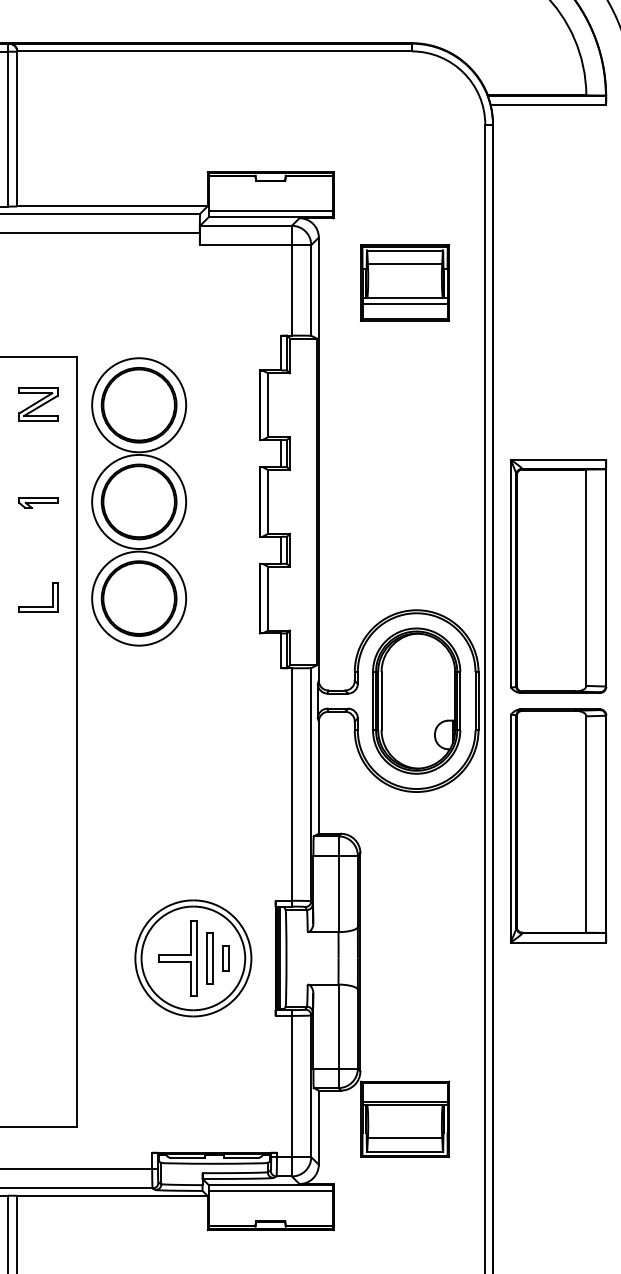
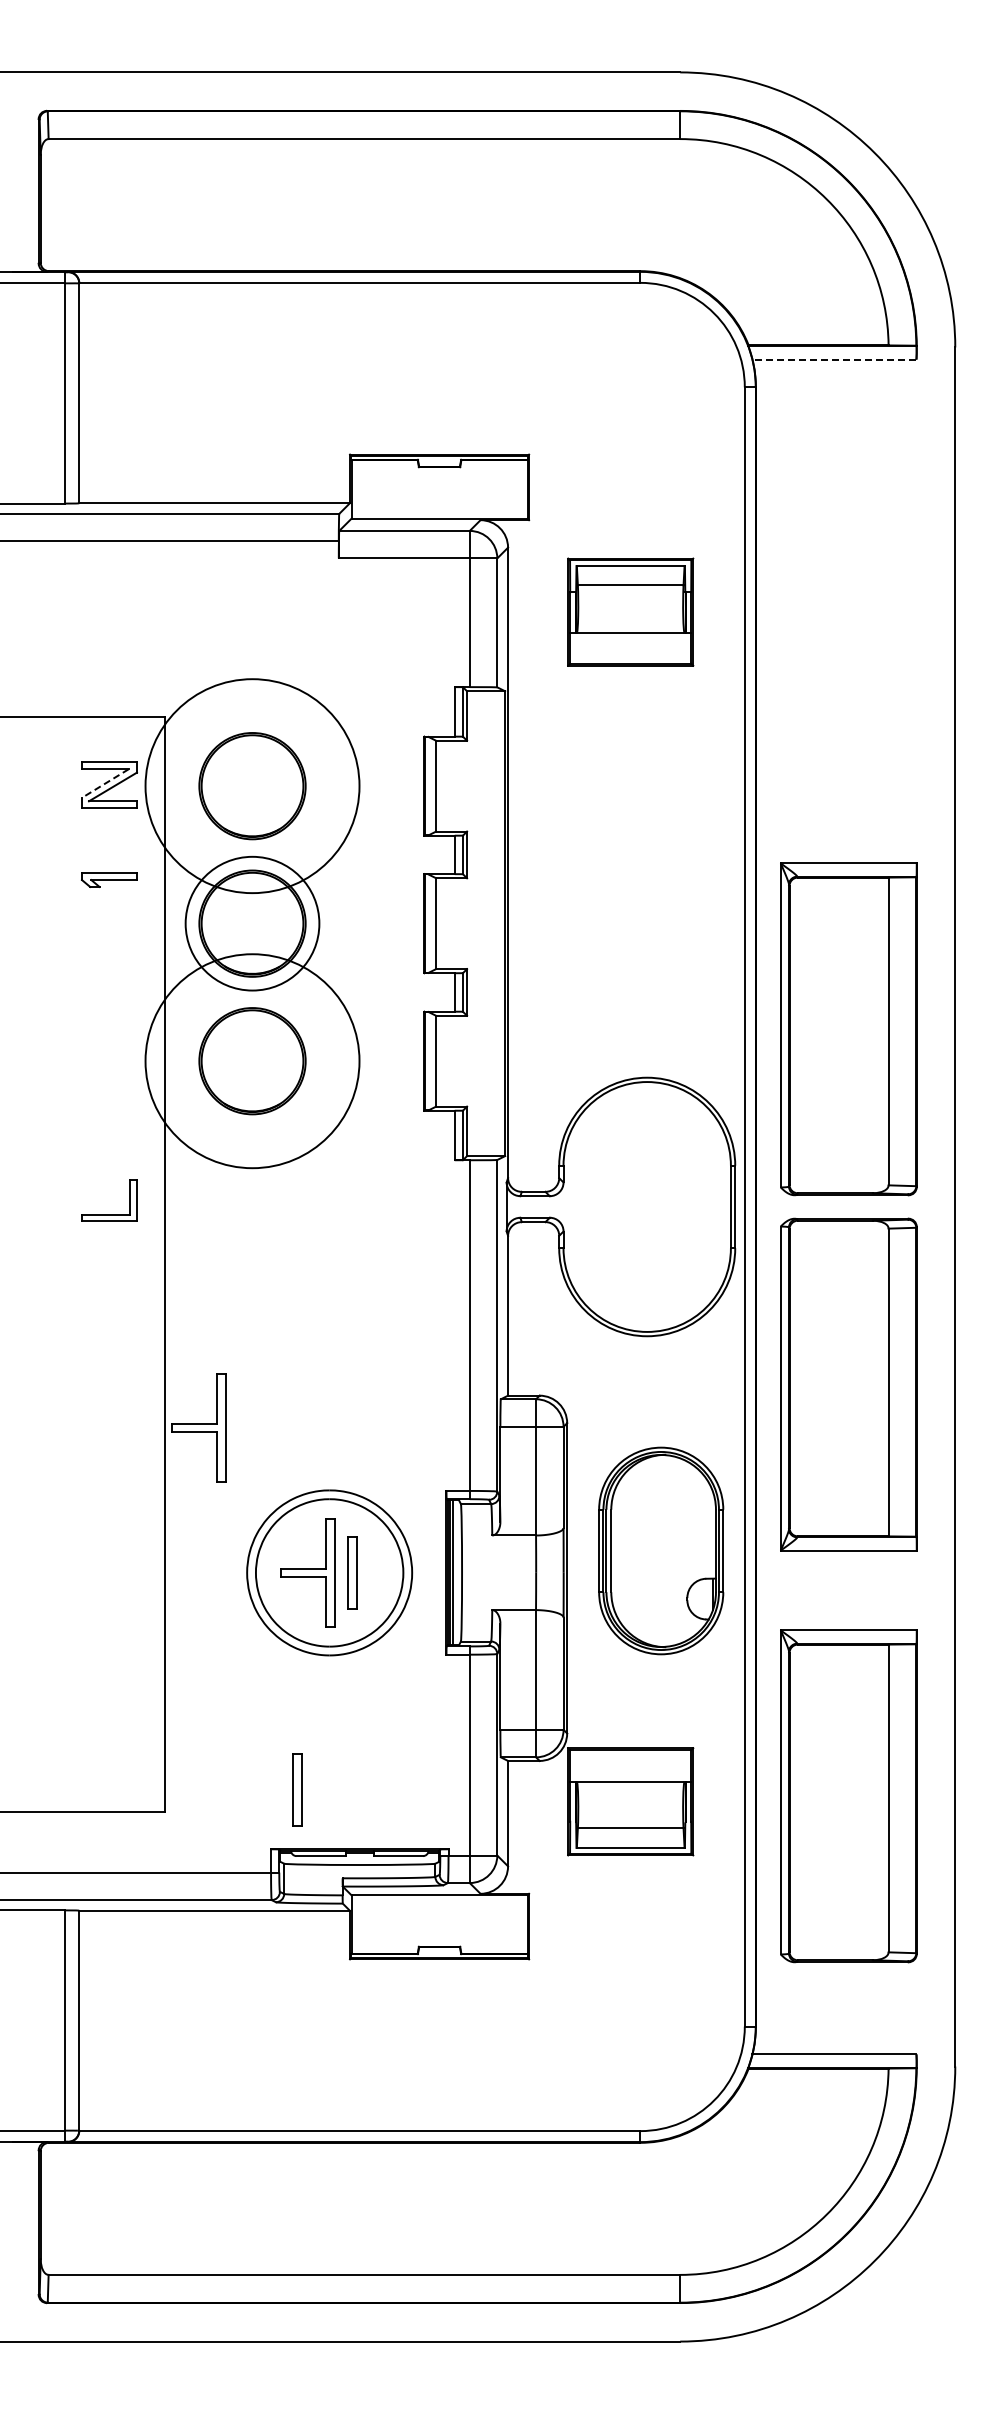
line: (548, 105) -> (834, 359), solid -> dashed
line: (270, 211) -> (439, 510), removed
line: (404, 303) -> (630, 641), removed
line: (35, 403) -> (104, 783), solid -> dashed
circle: (139, 405) -> (252, 786), size x1.6
part: (38, 502) -> (109, 879), moved
circle: (139, 598) -> (252, 1061), size x1.6
part: (38, 607) -> (109, 1214), moved
part: (416, 700) -> (661, 1550), moved
part: (101, 856) -> (198, 1427), added
part: (225, 958) -> (375, 1572), removed
line: (404, 1102) -> (630, 1777), removed
part: (170, 1110) -> (297, 1789), added
part: (558, 1115) -> (848, 1796), added
line: (270, 1190) -> (439, 1903), removed

